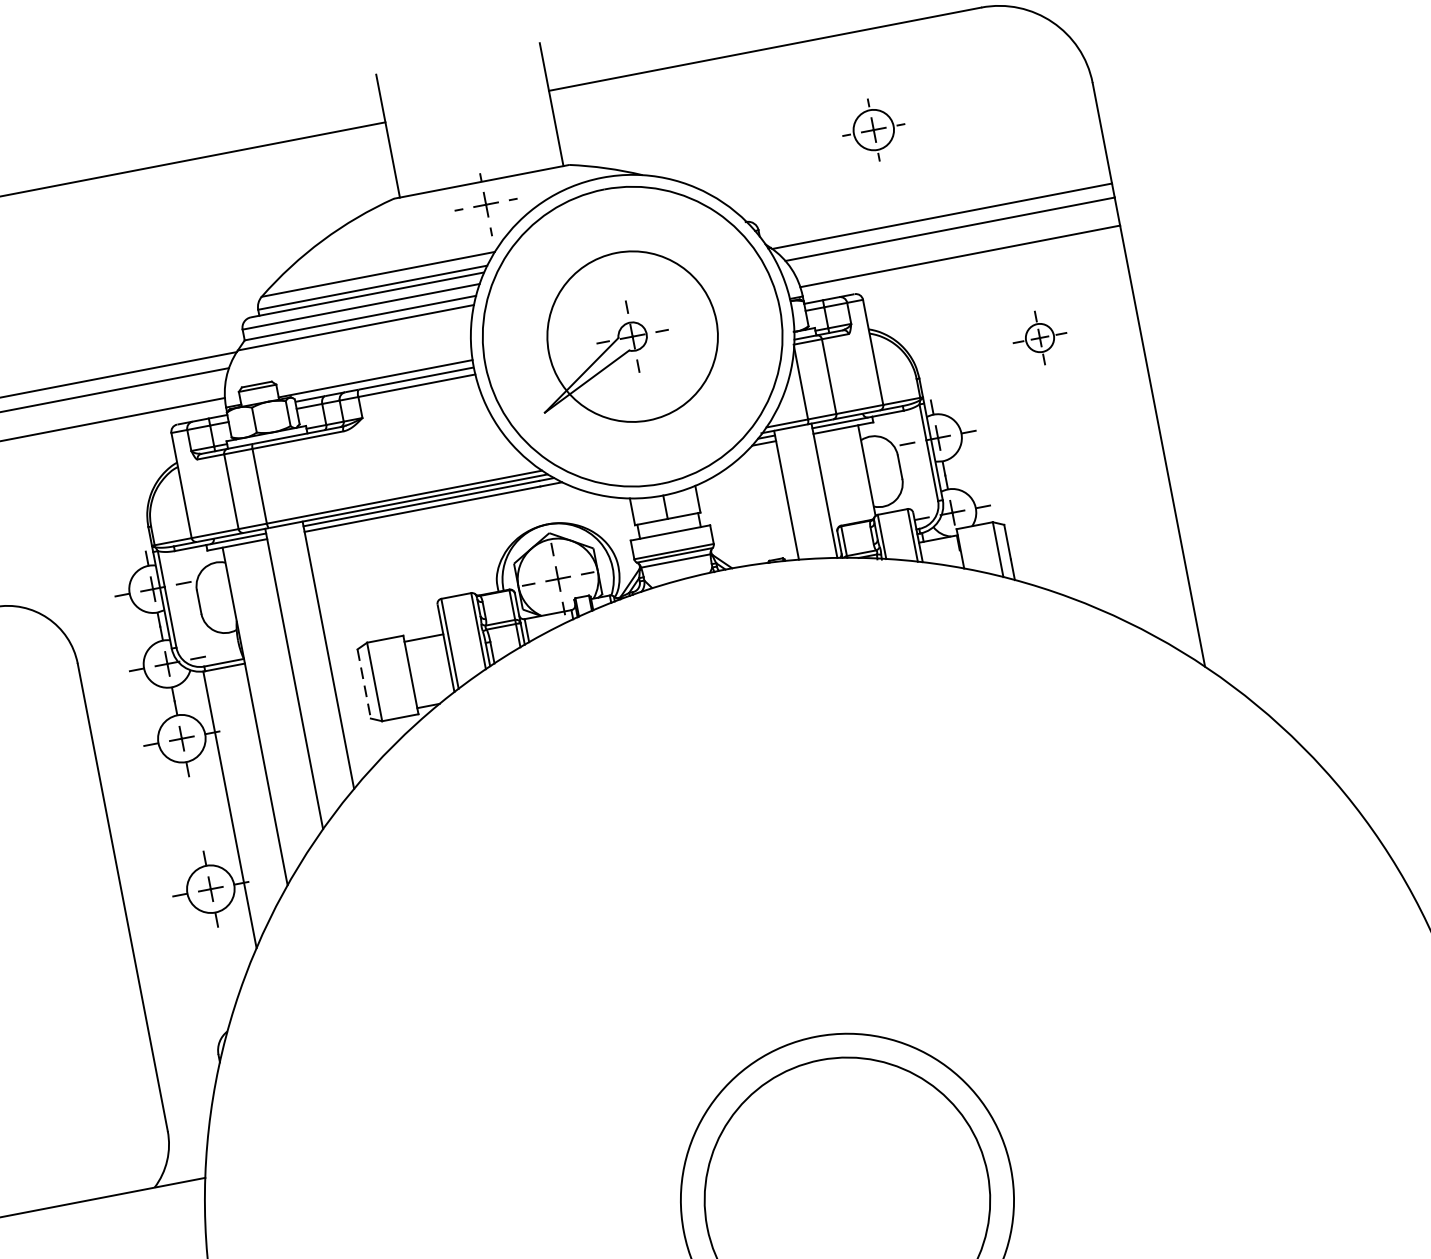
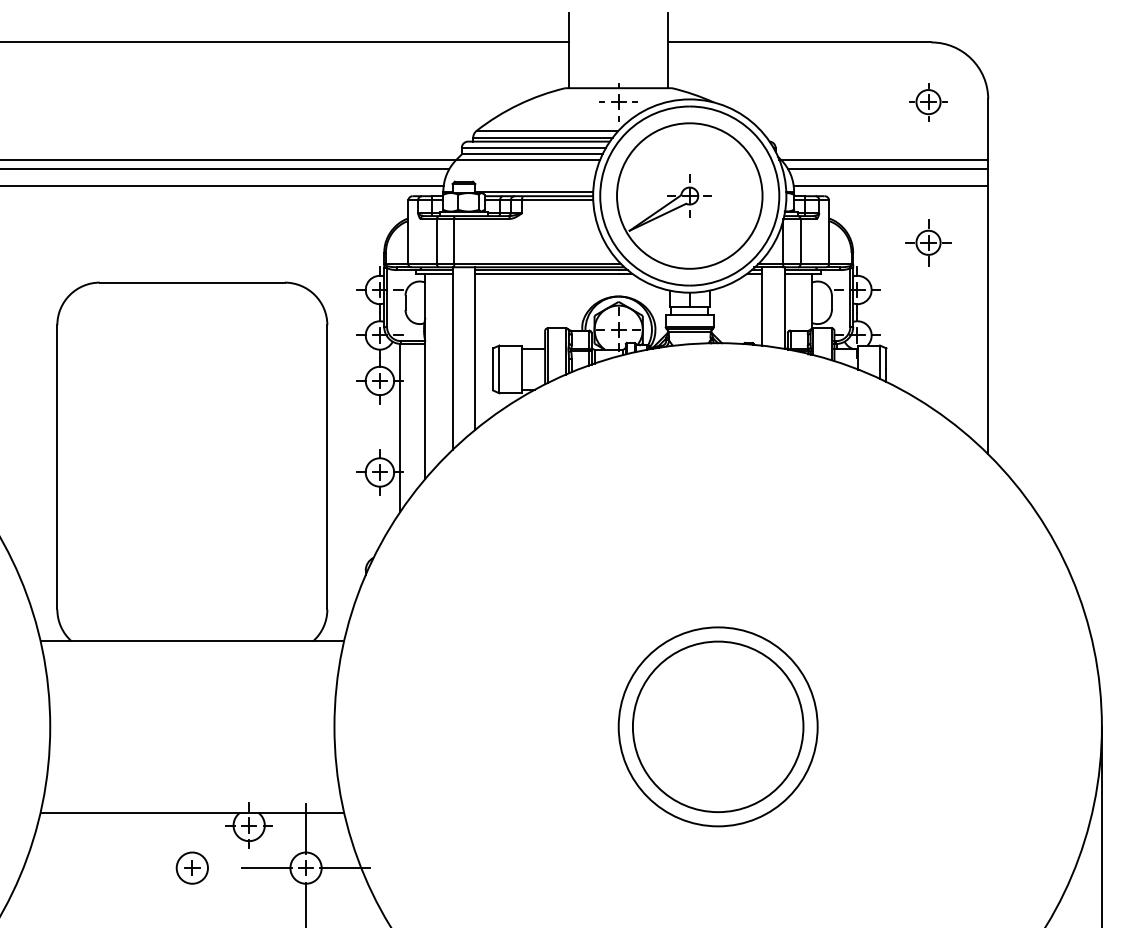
part: (873, 130) -> (928, 102), moved
circle: (632, 335) -> (689, 195), size x1.43
part: (1039, 337) -> (928, 242), size x1.43
line: (364, 683) -> (493, 369), dashed -> solid

